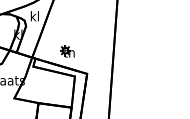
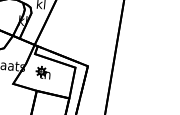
part: (67, 51) -> (43, 72), moved

